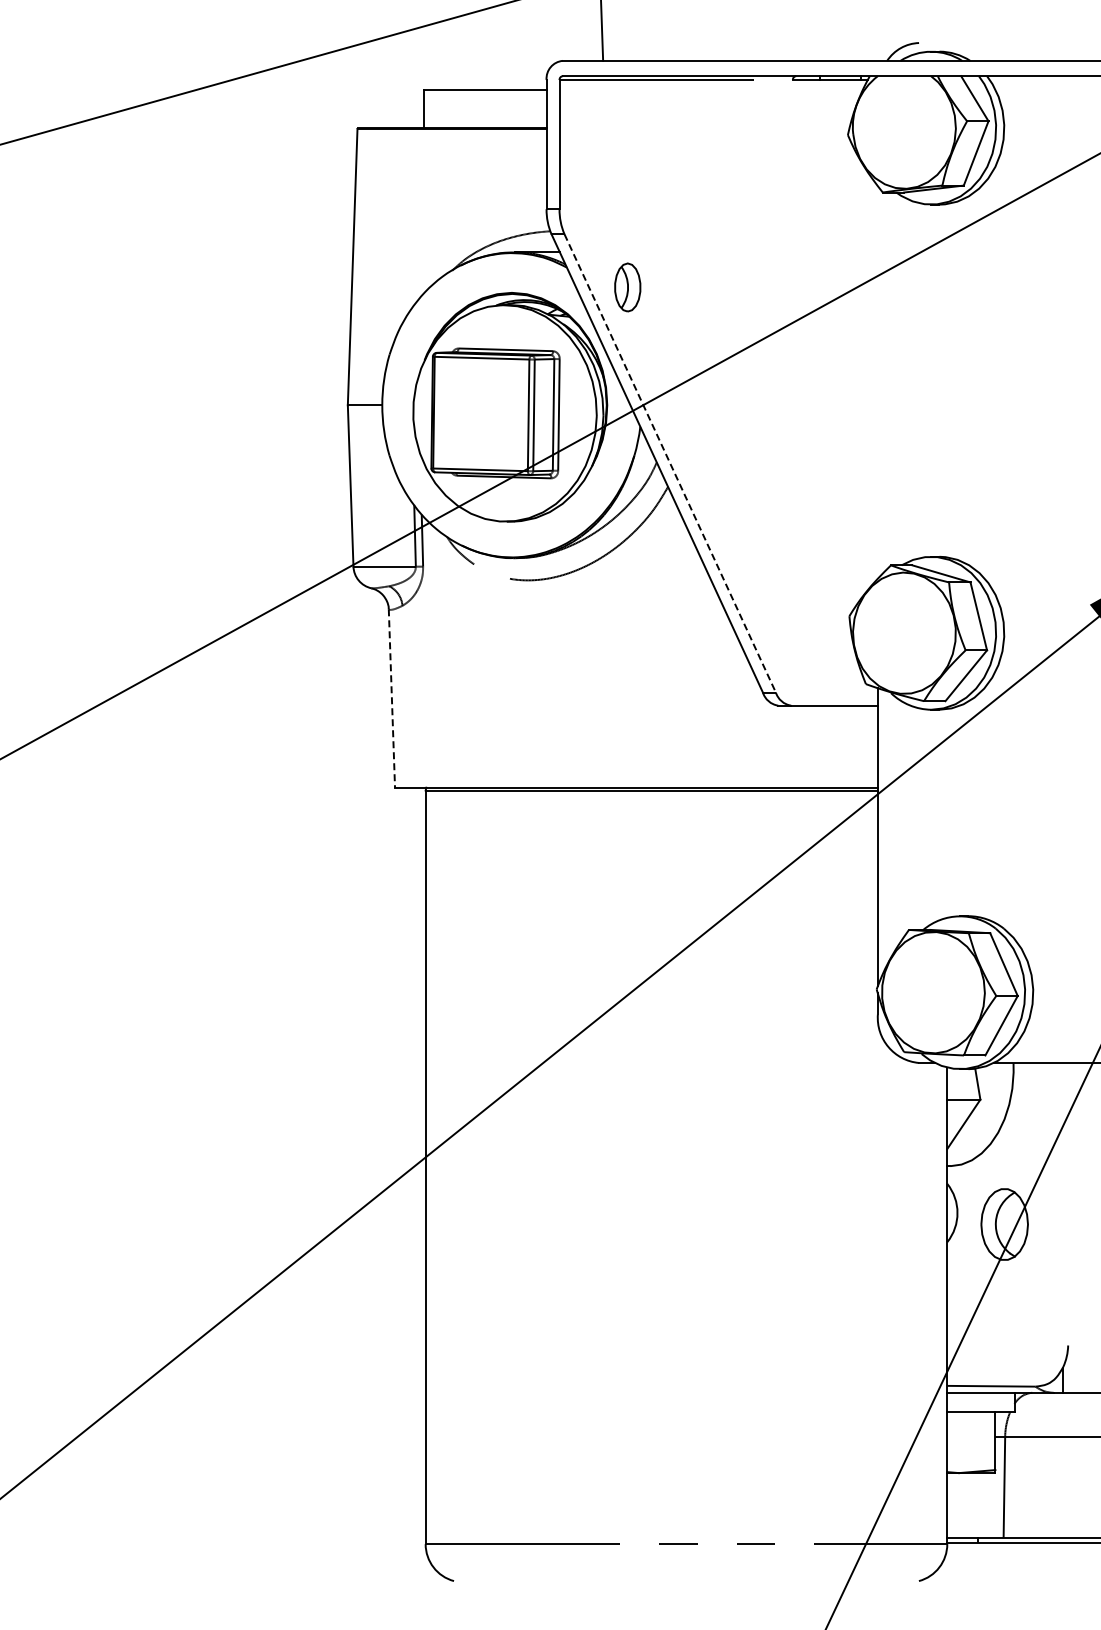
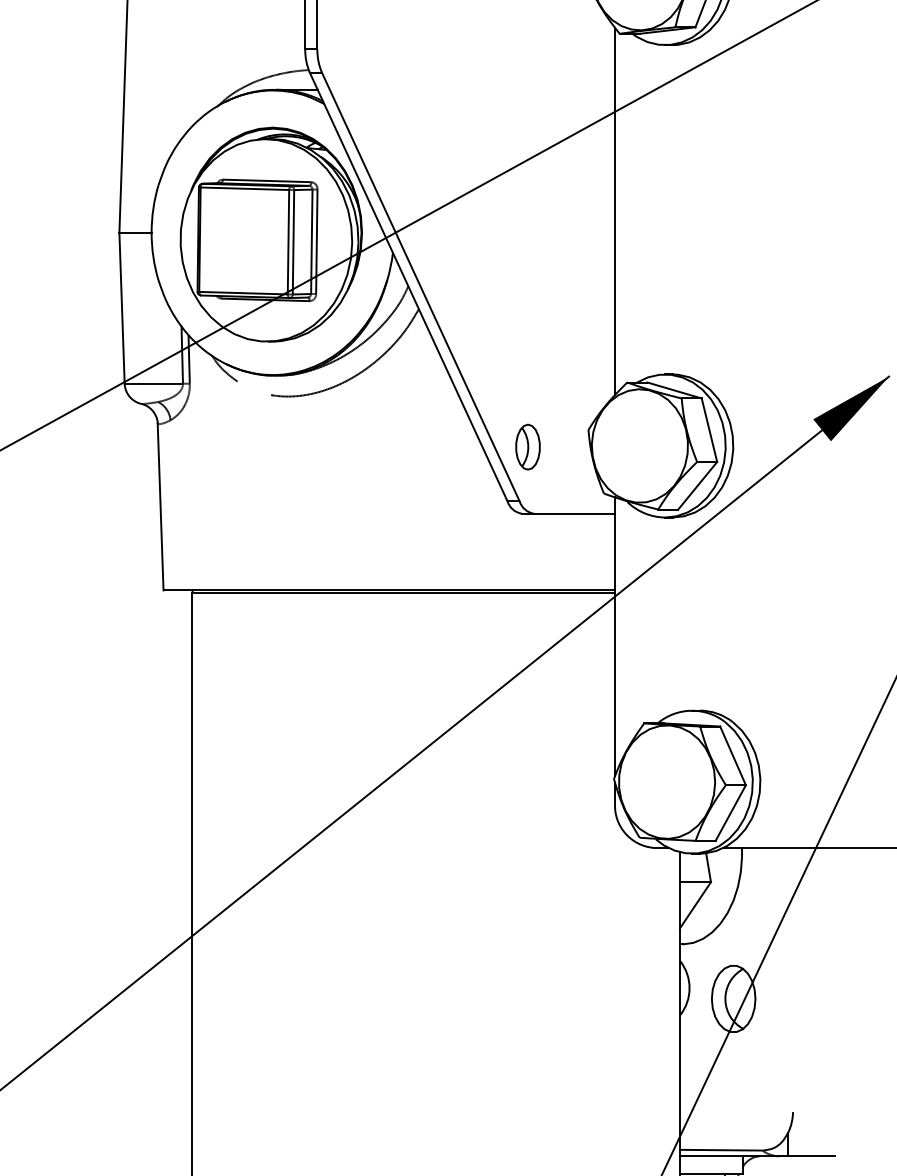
part: (627, 287) -> (527, 447), moved
line: (877, 382) -> (614, 211), added
line: (670, 463) -> (421, 287), dashed -> solid
line: (391, 699) -> (160, 507), dashed -> solid

